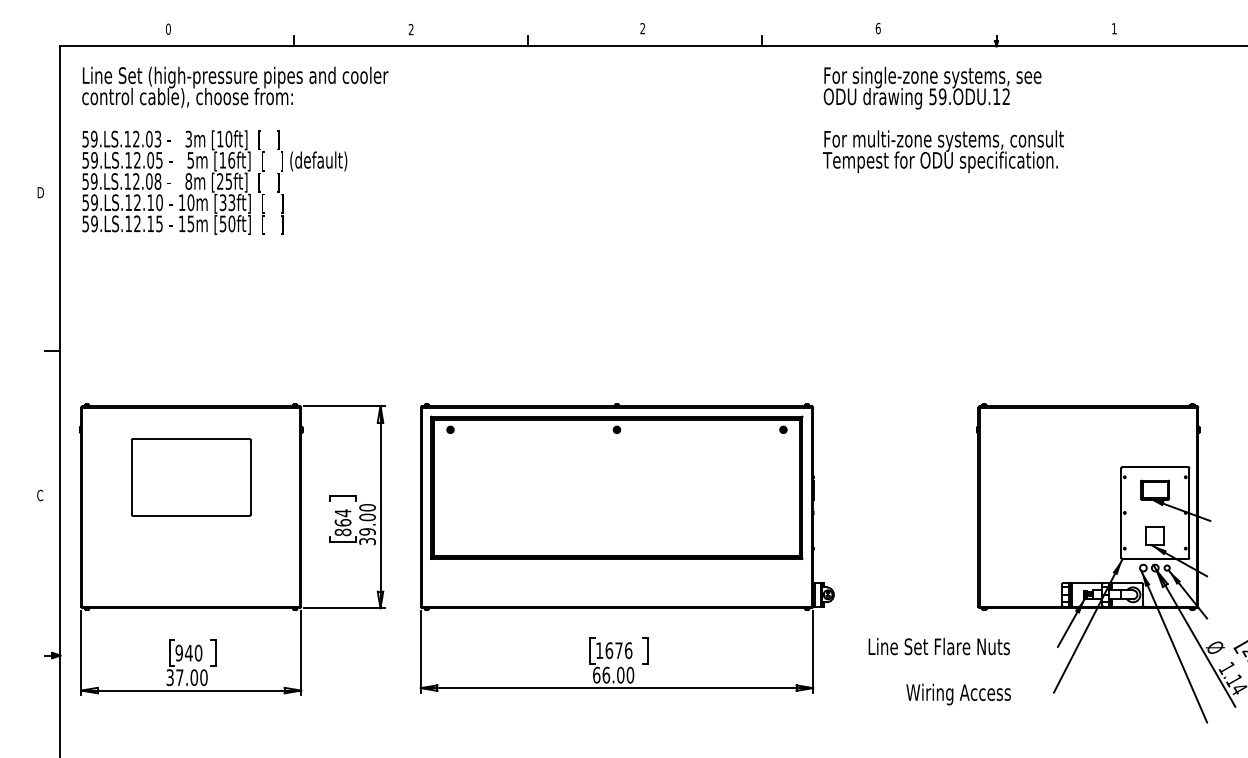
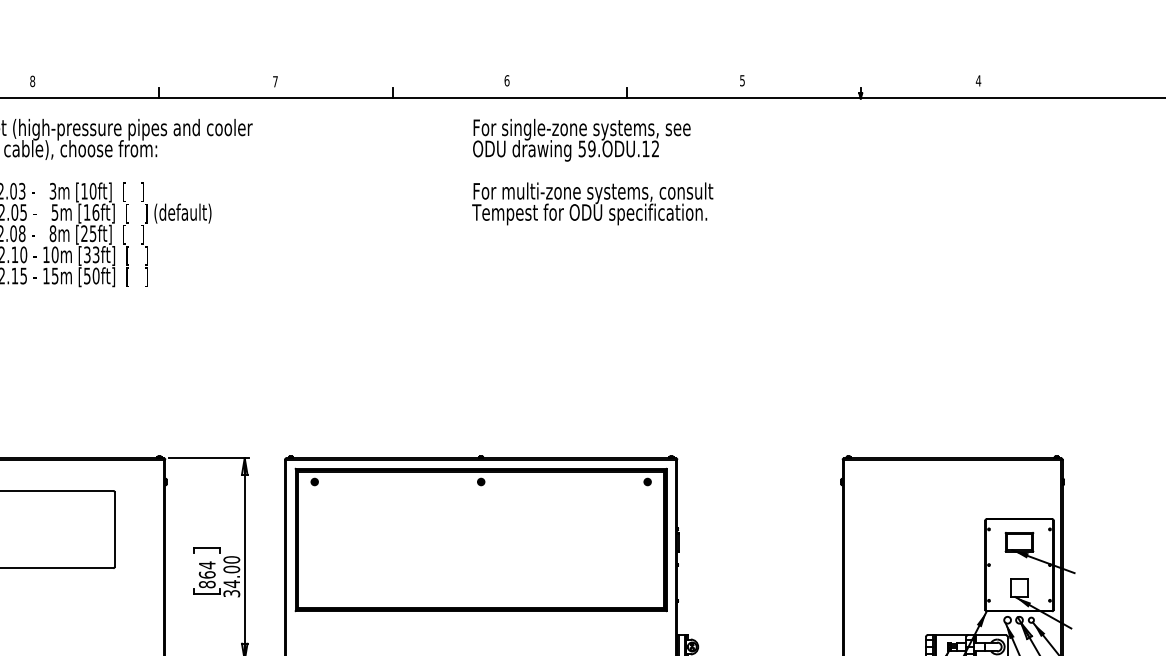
text: (642, 28) -> (506, 80), 2 -> 6
text: (877, 28) -> (741, 80), 6 -> 5
text: (1113, 28) -> (977, 80), 1 -> 4
text: (167, 29) -> (31, 81), 0 -> 8
text: (410, 29) -> (274, 81), 2 -> 7
text: (943, 119) -> (592, 171), moved
text: (367, 531) -> (231, 583), 39.00 -> 34.00

